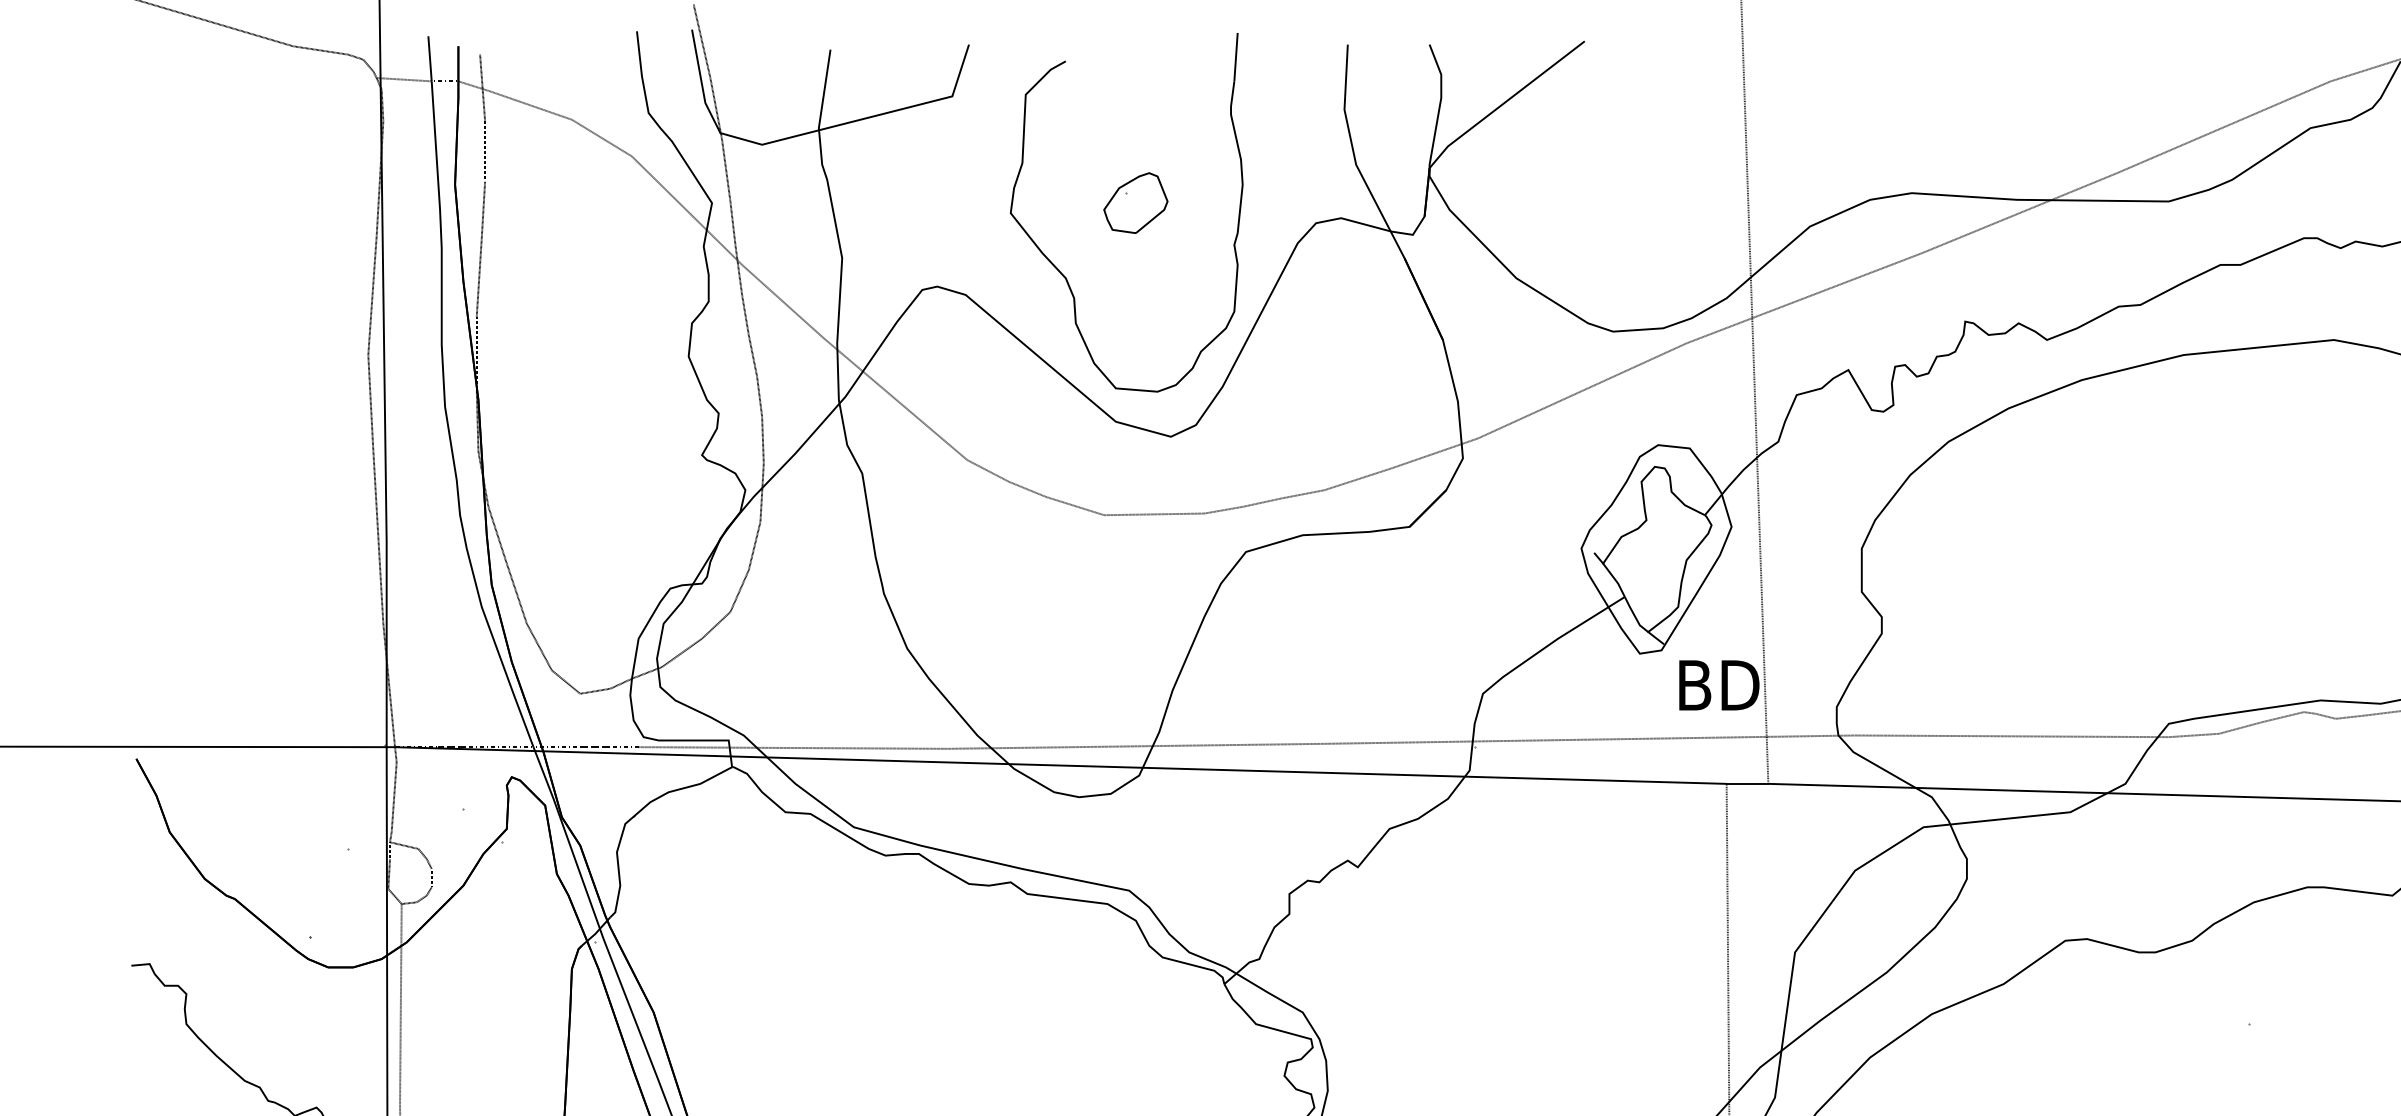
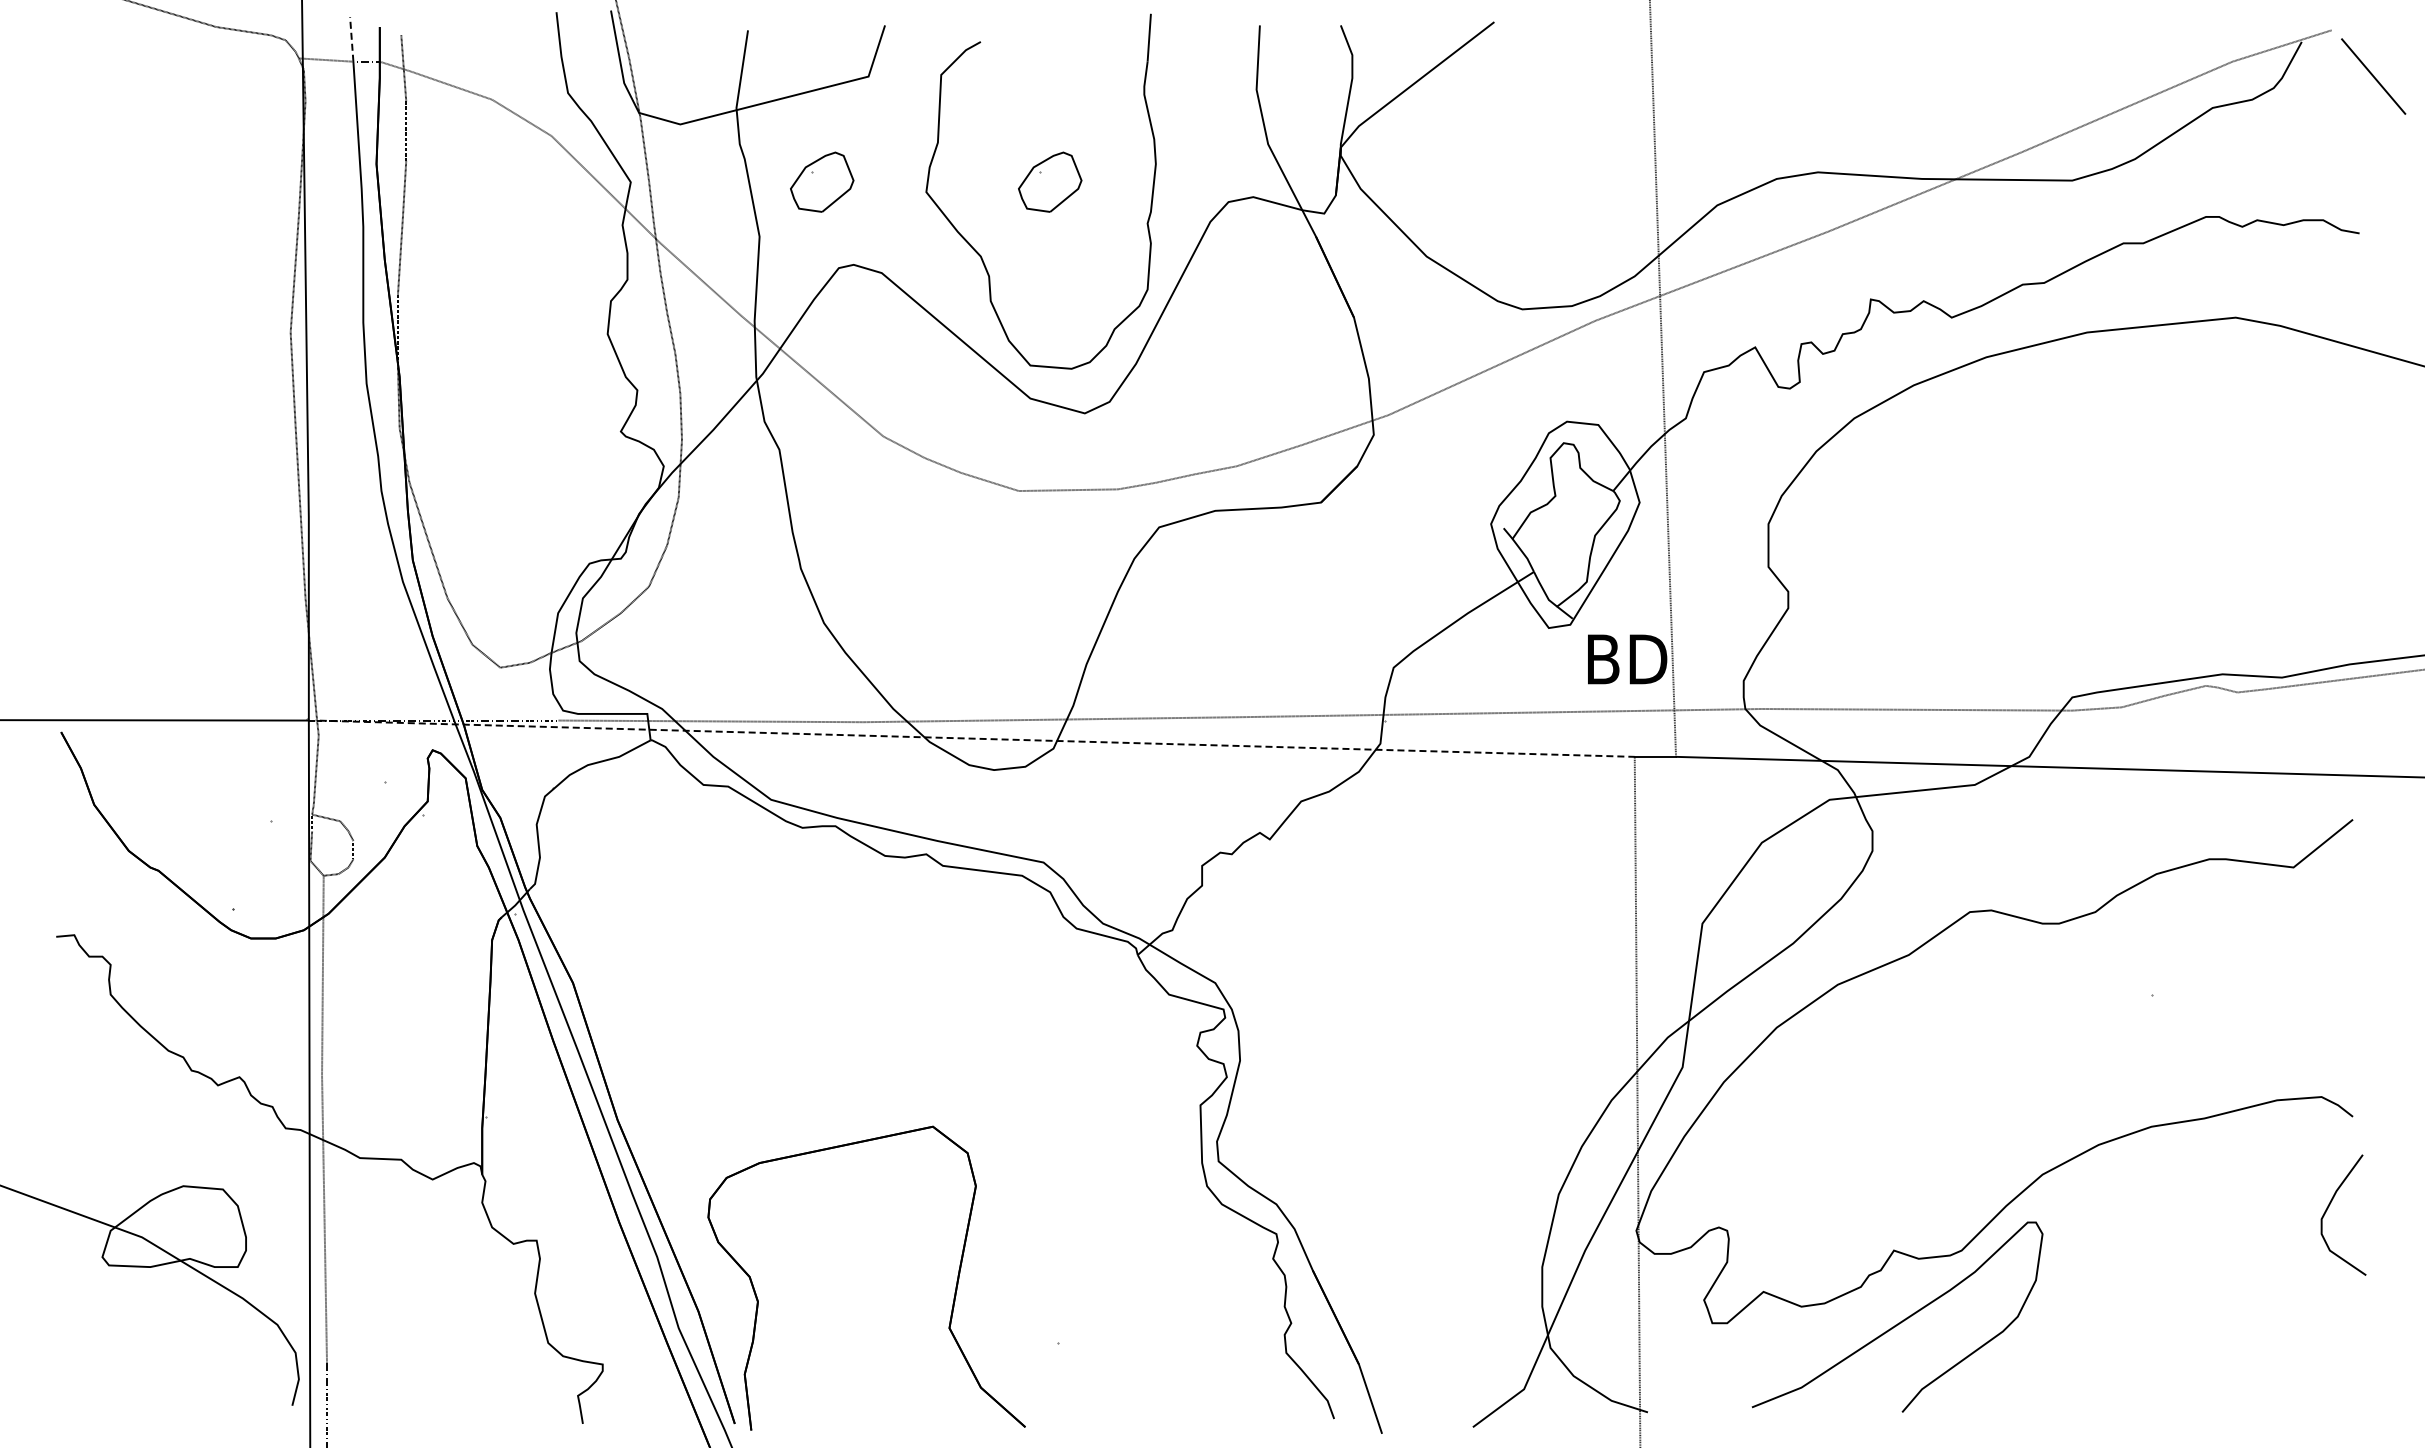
line: (429, 57) -> (351, 38), solid -> dashed
part: (905, 202) -> (822, 181), added
line: (1056, 765) -> (971, 738), solid -> dashed

